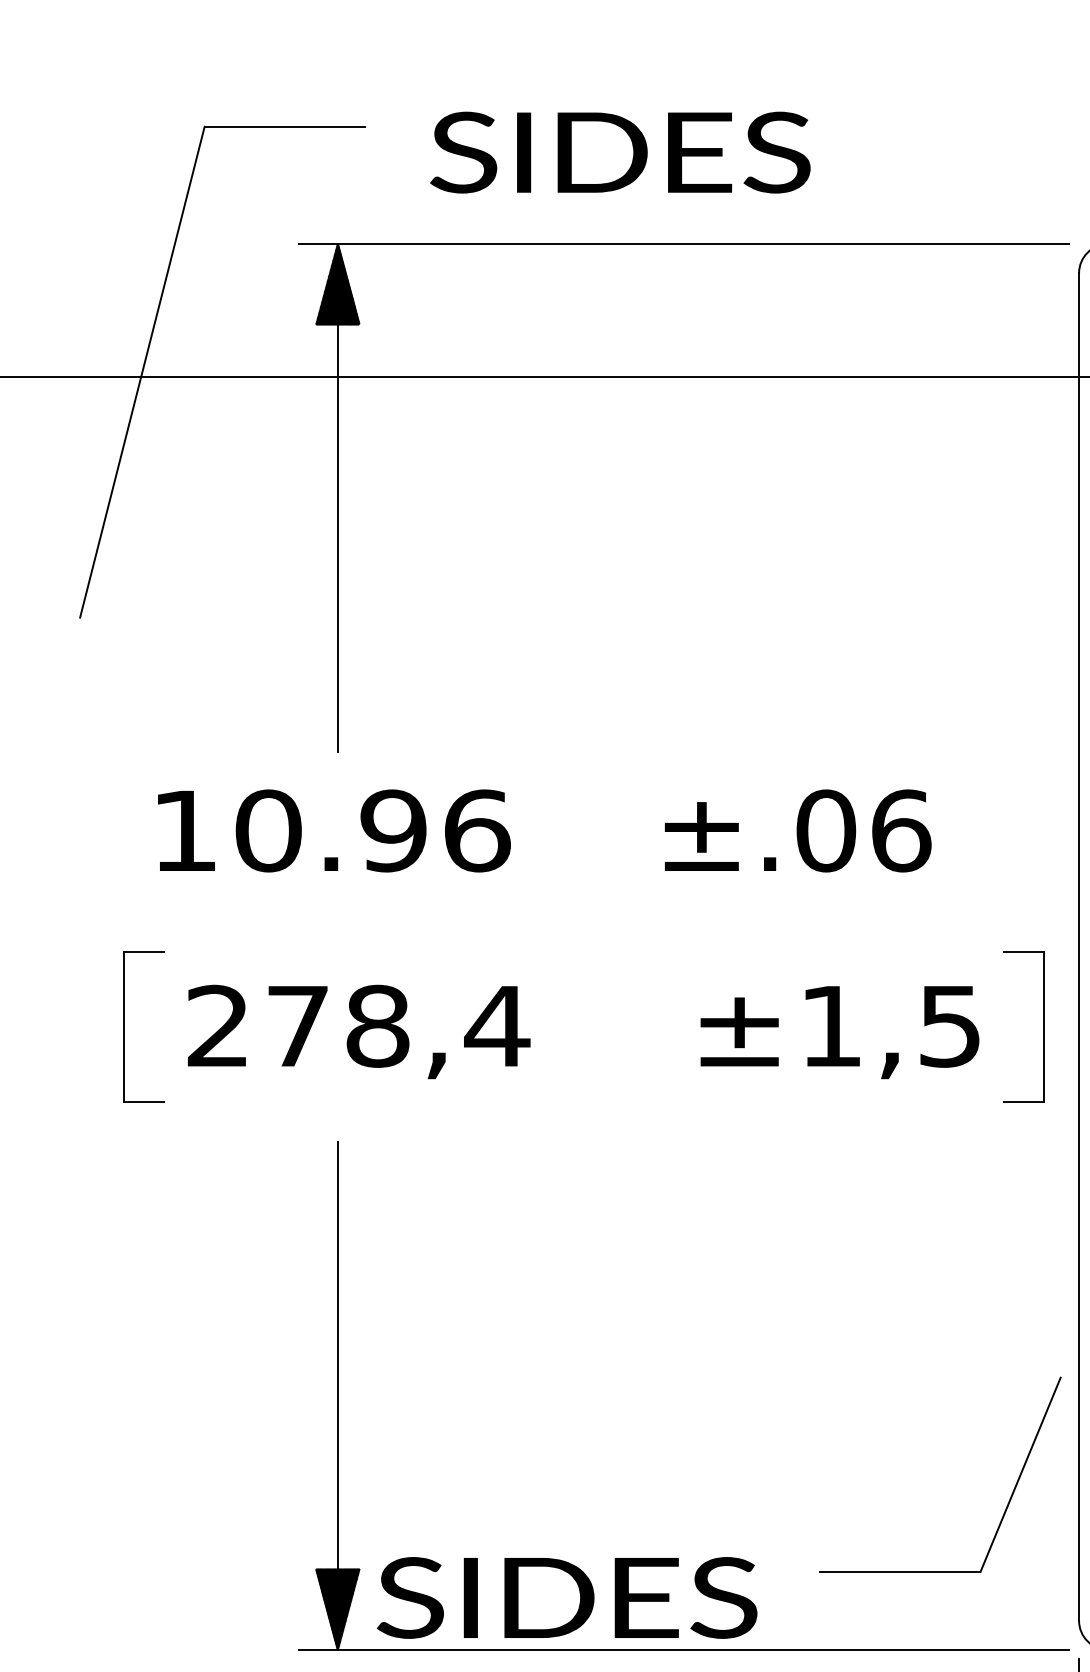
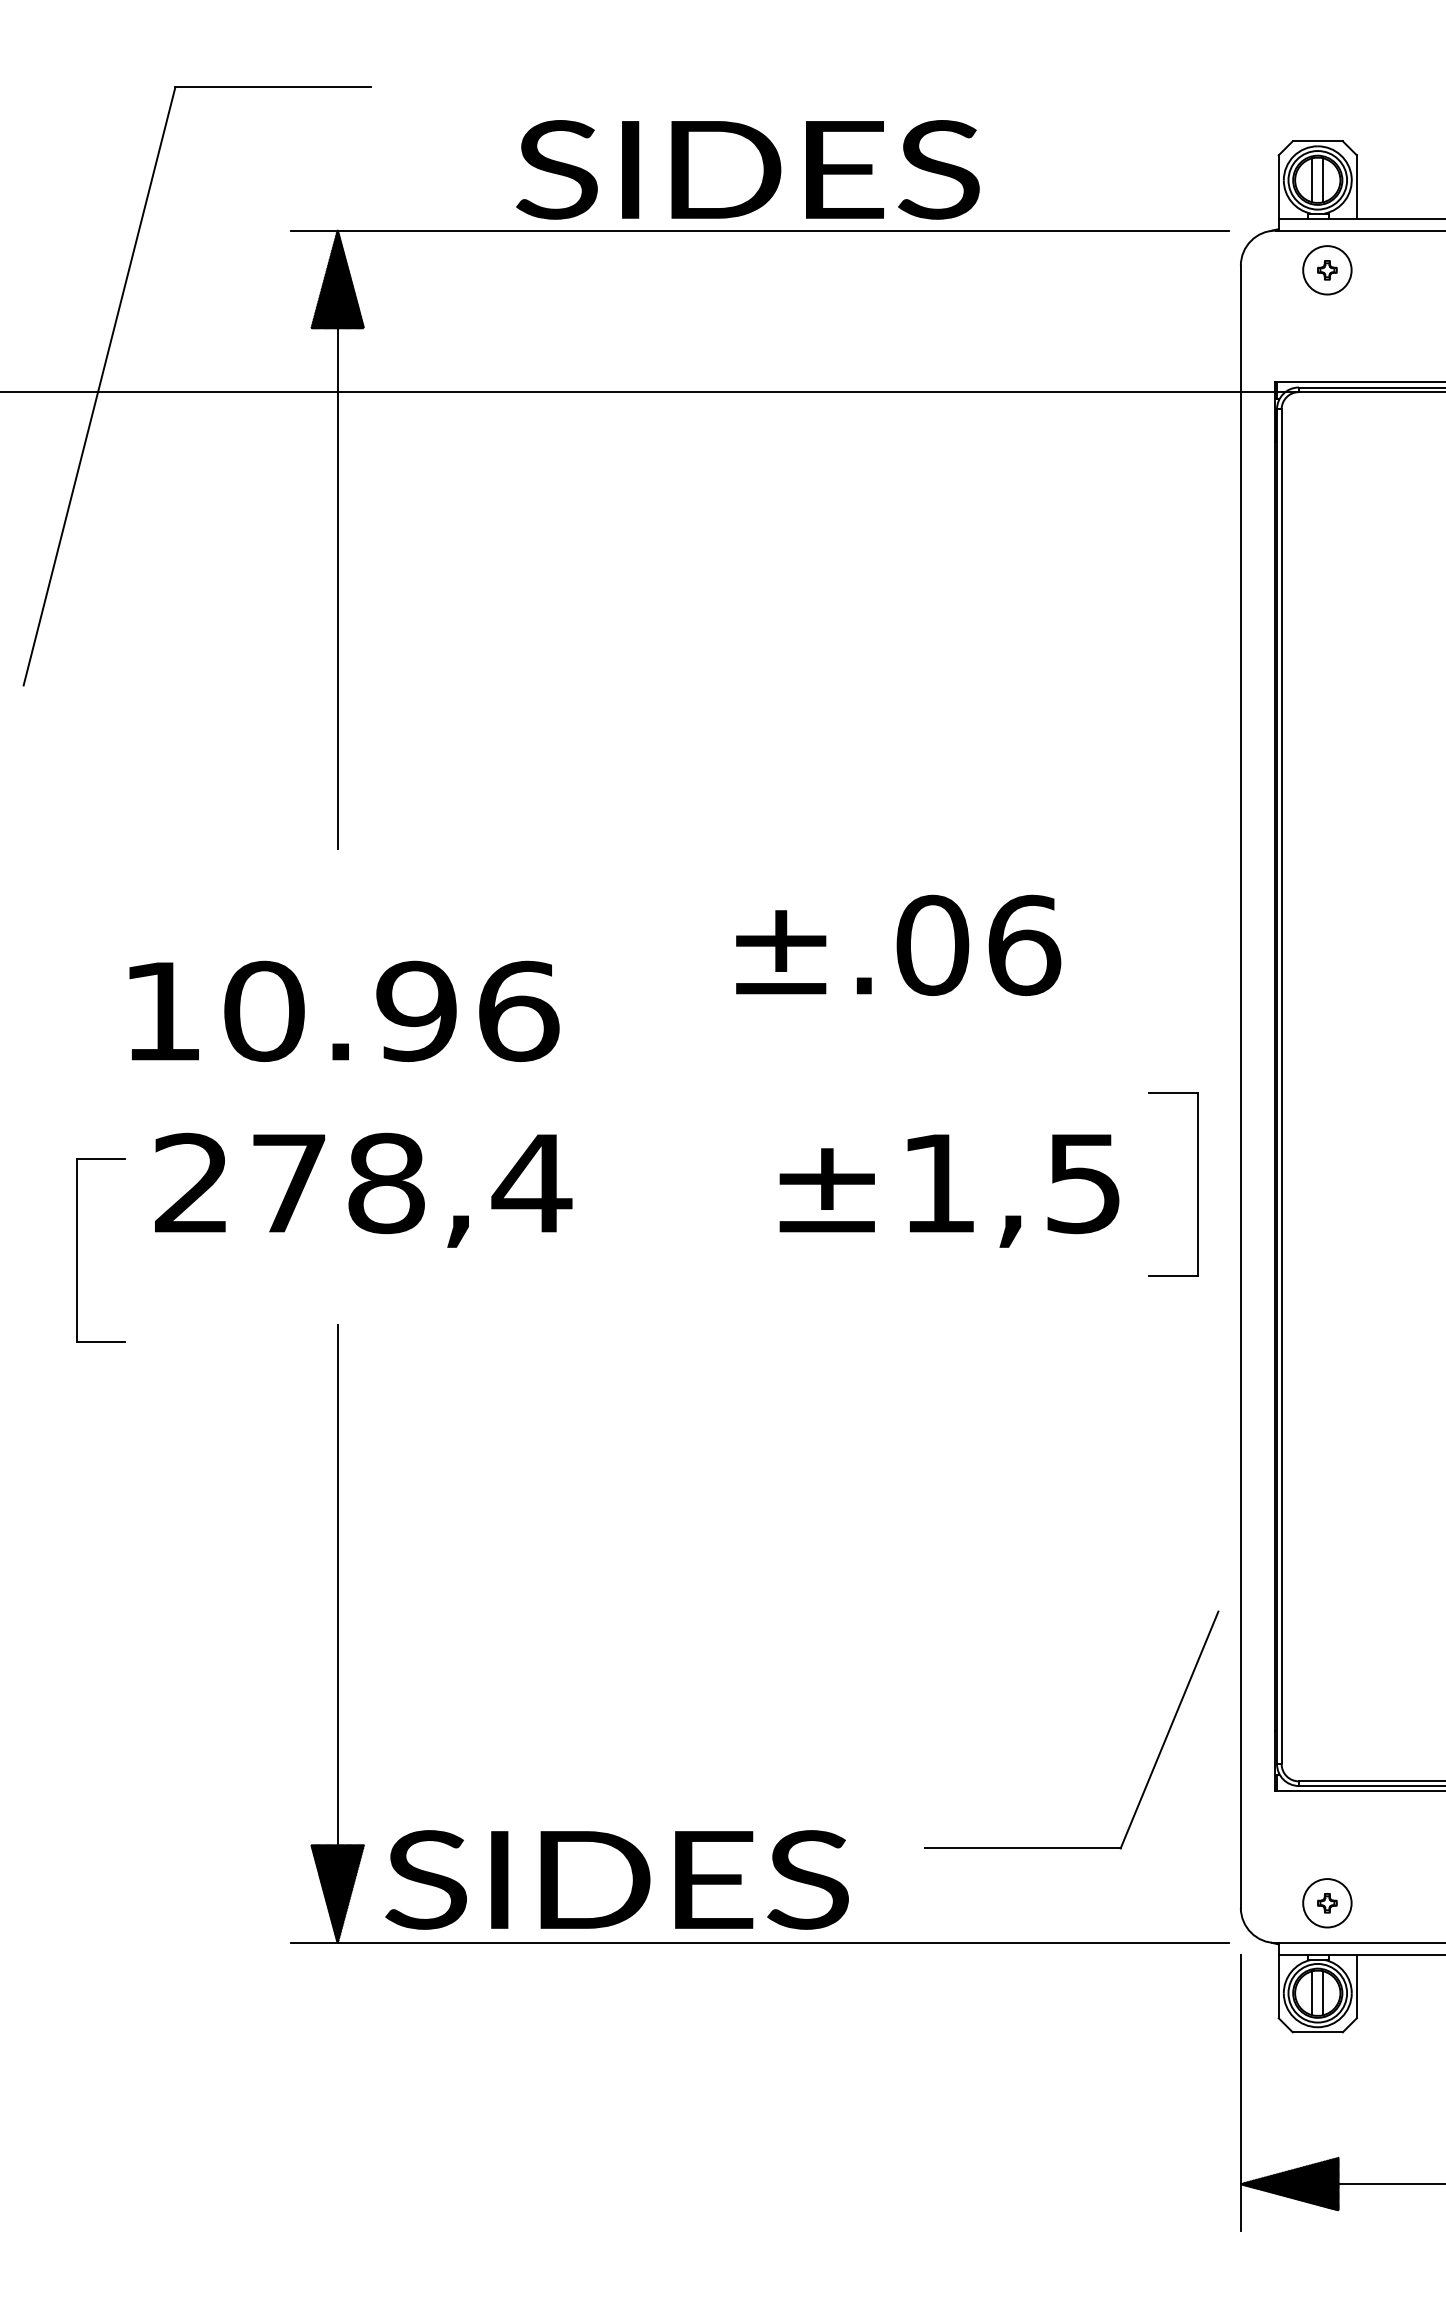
text: (620, 152) -> (747, 169), moved
text: (334, 830) -> (344, 1010), moved
part: (124, 1027) -> (77, 1250), moved

